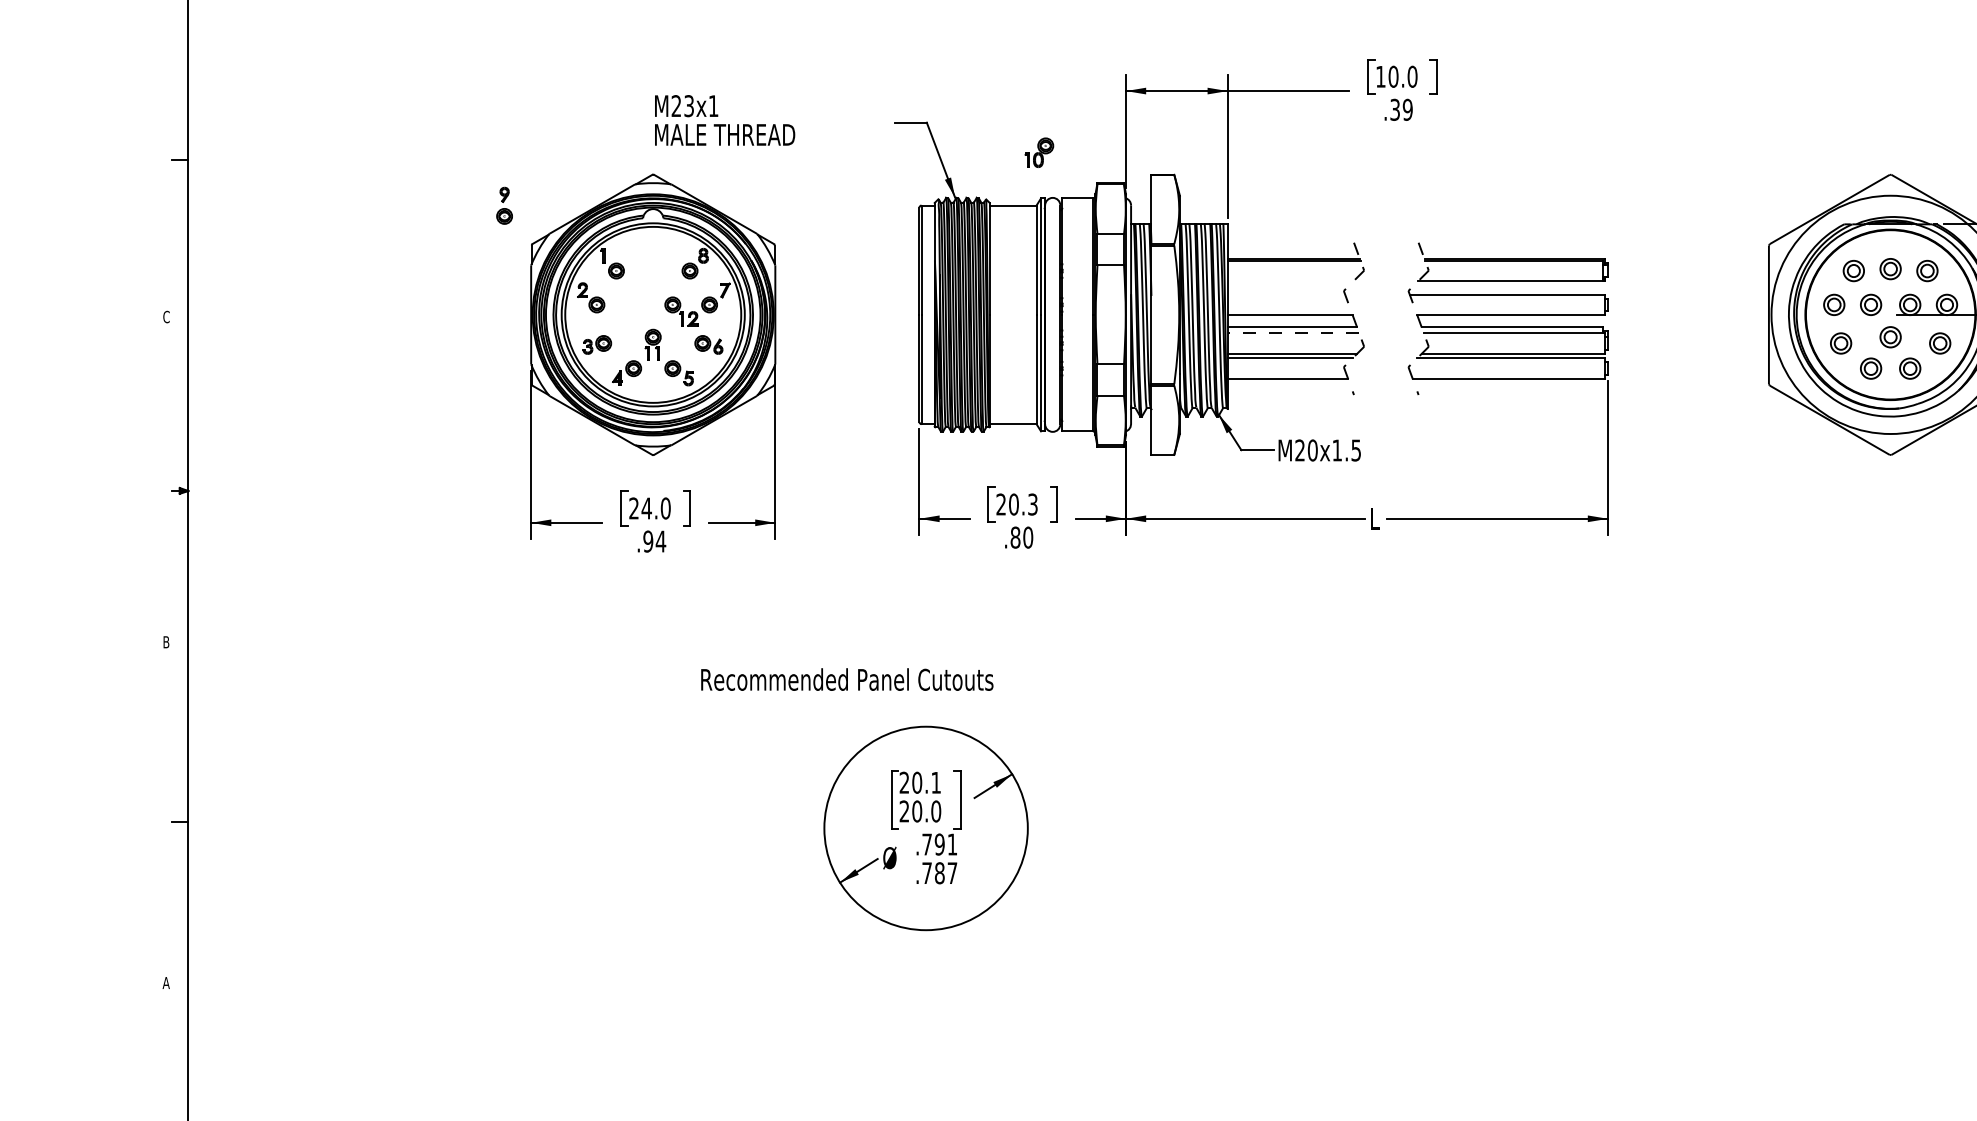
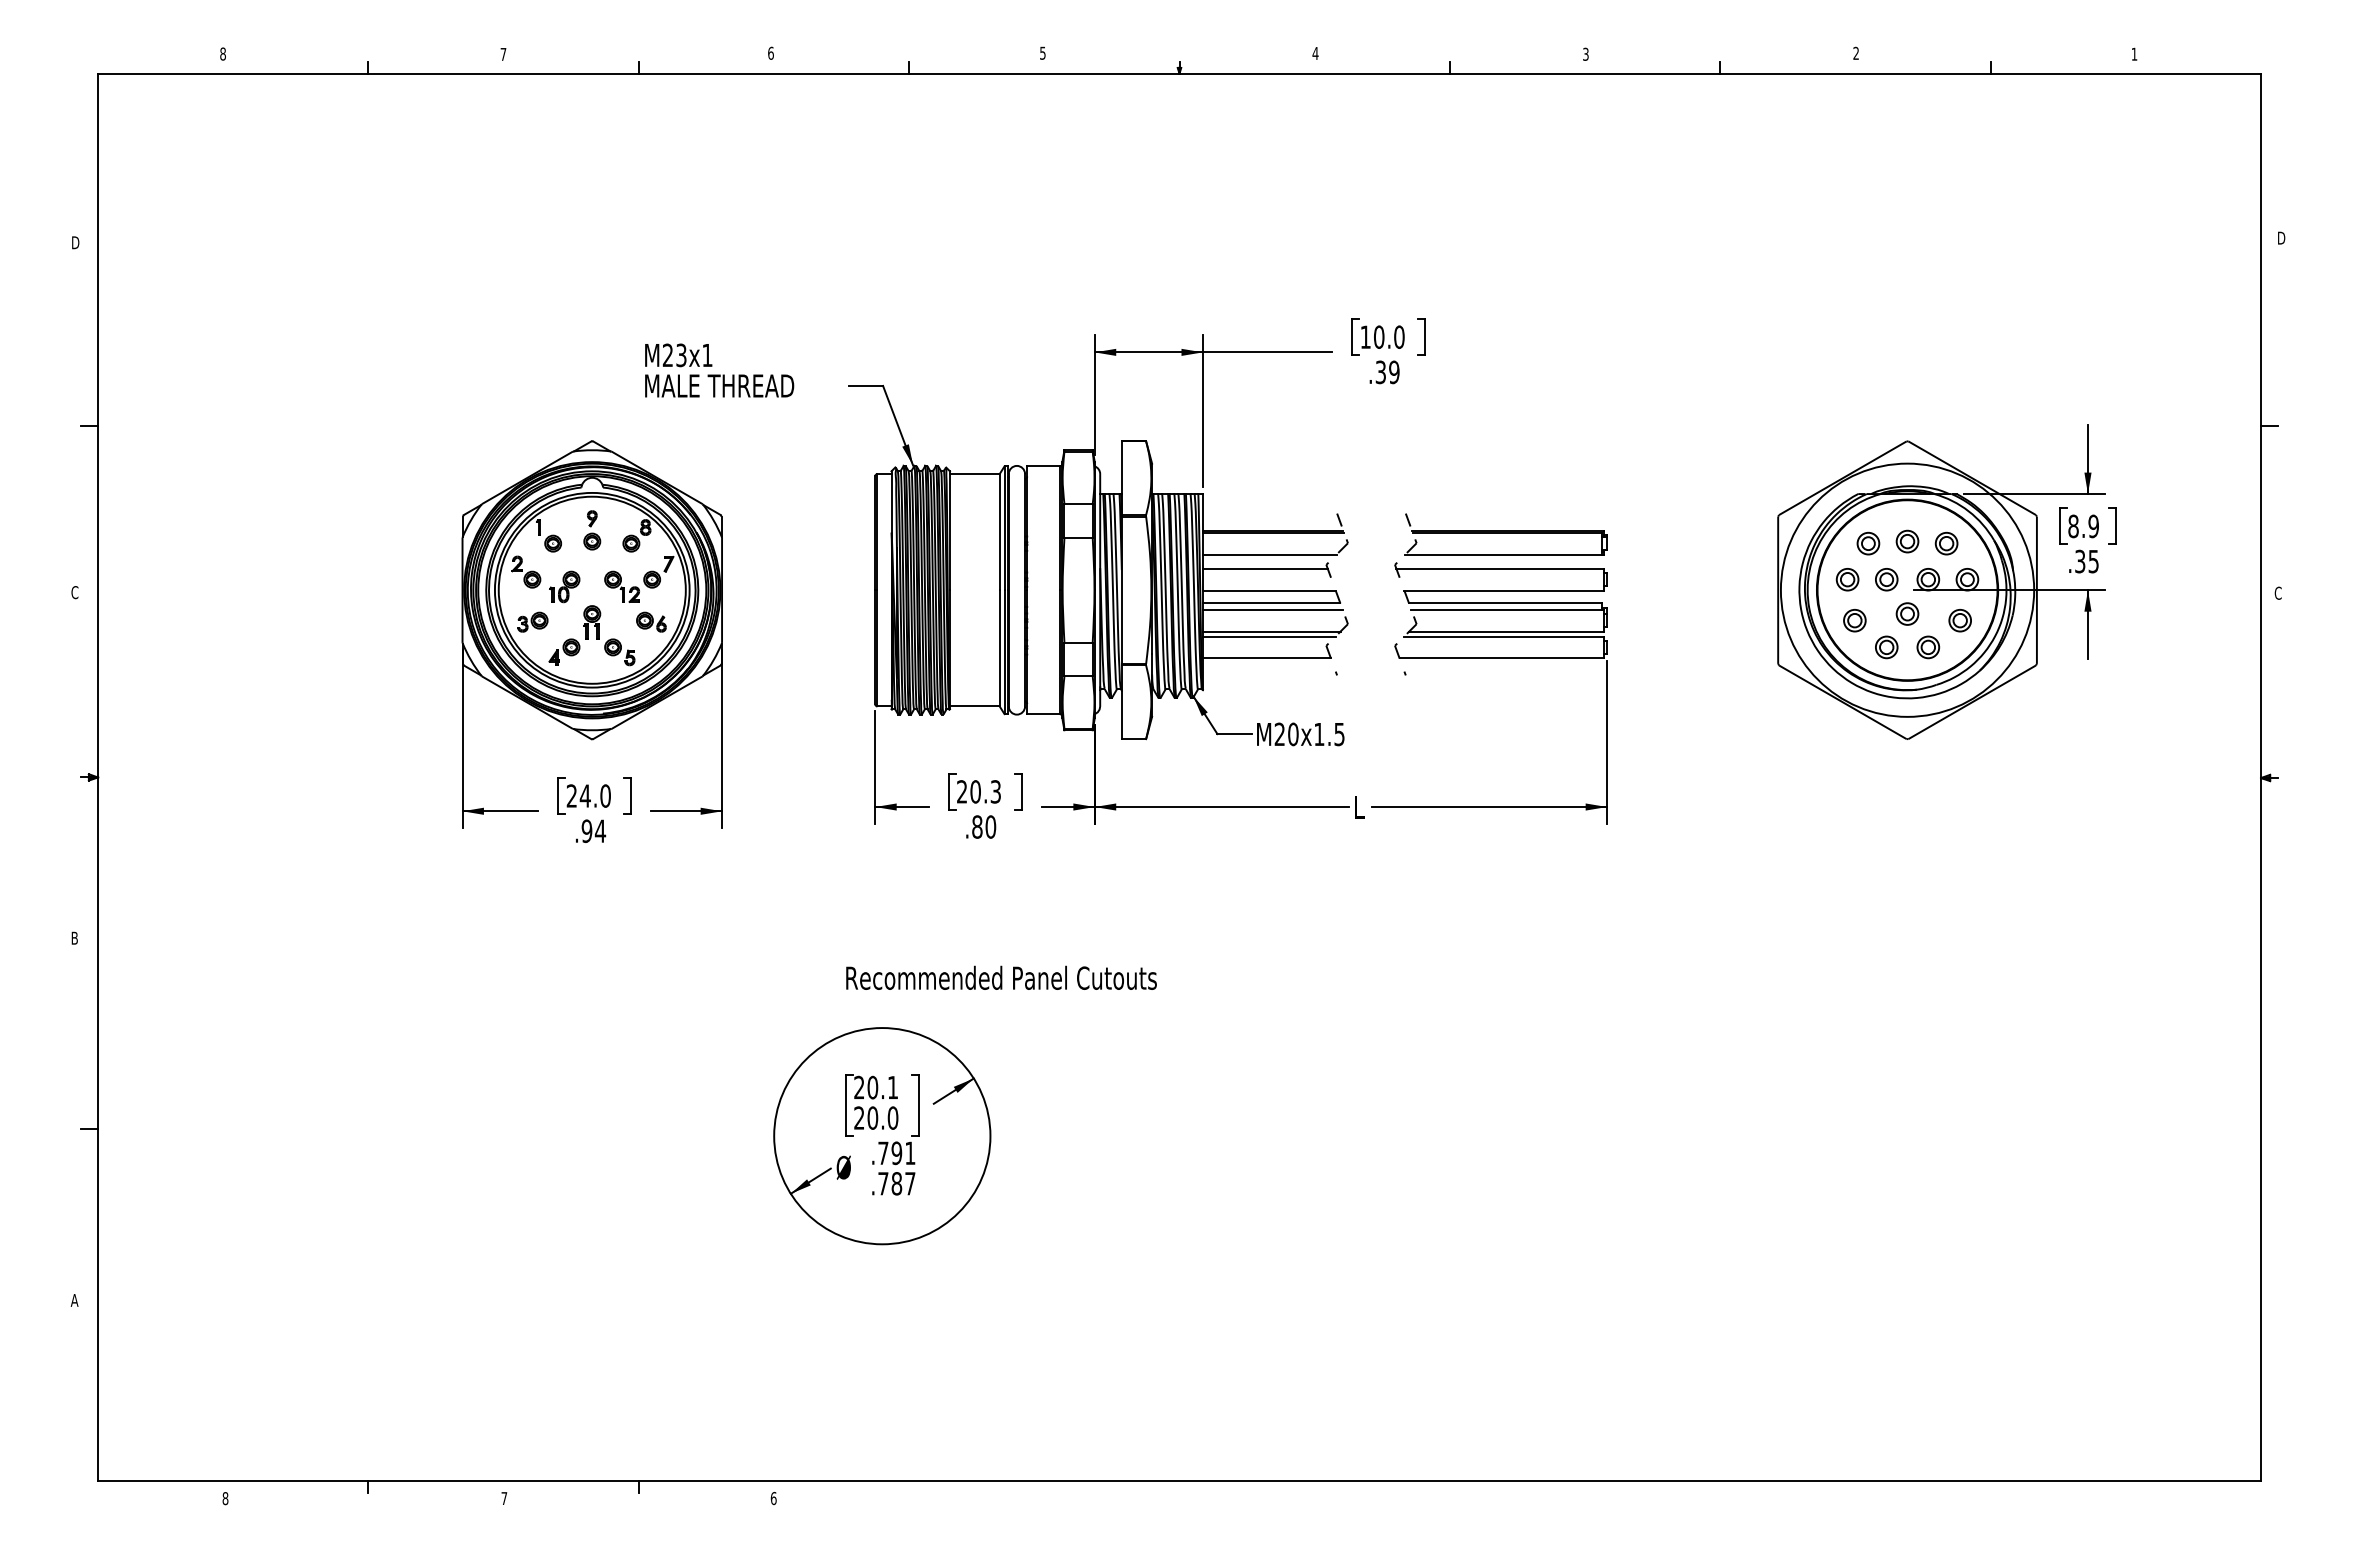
text: (724, 120) -> (719, 370), moved
part: (1039, 152) -> (564, 586), moved
part: (504, 205) -> (592, 530), moved
line: (1290, 281) -> (1269, 554), added
line: (1285, 294) -> (1264, 568), added
line: (1293, 332) -> (1272, 609), dashed -> solid
text: (847, 679) -> (1001, 977), moved

